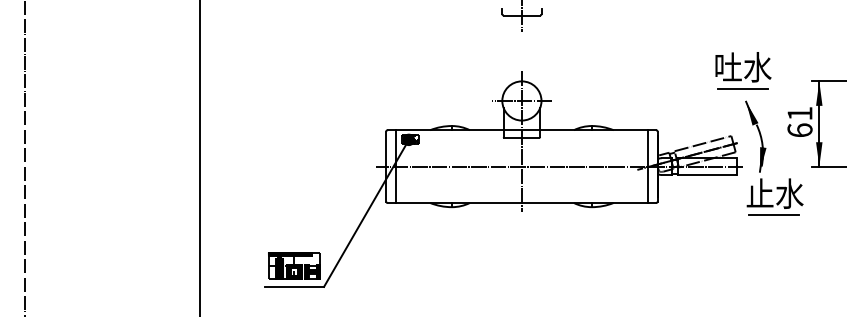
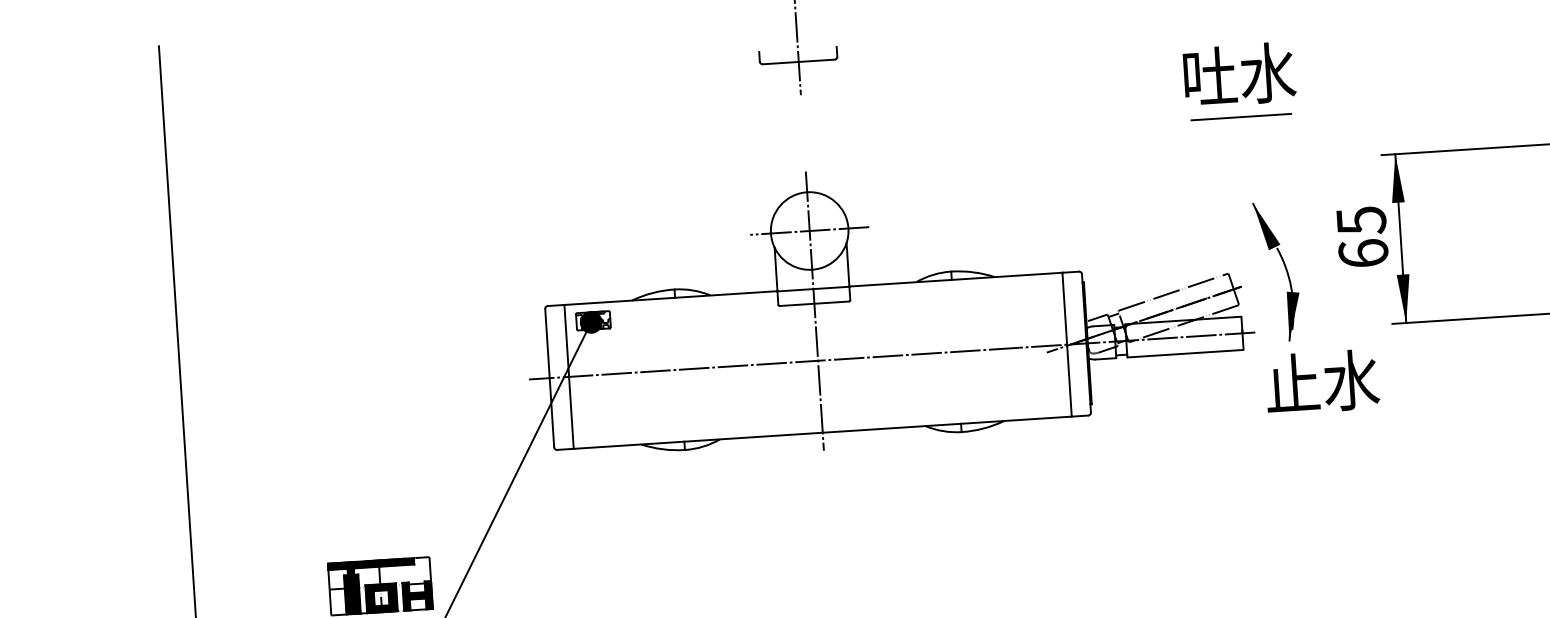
part: (743, 70) -> (1240, 81), moved
text: (799, 113) -> (1360, 220), 61 -> 65
line: (774, 215) -> (1323, 425), removed

